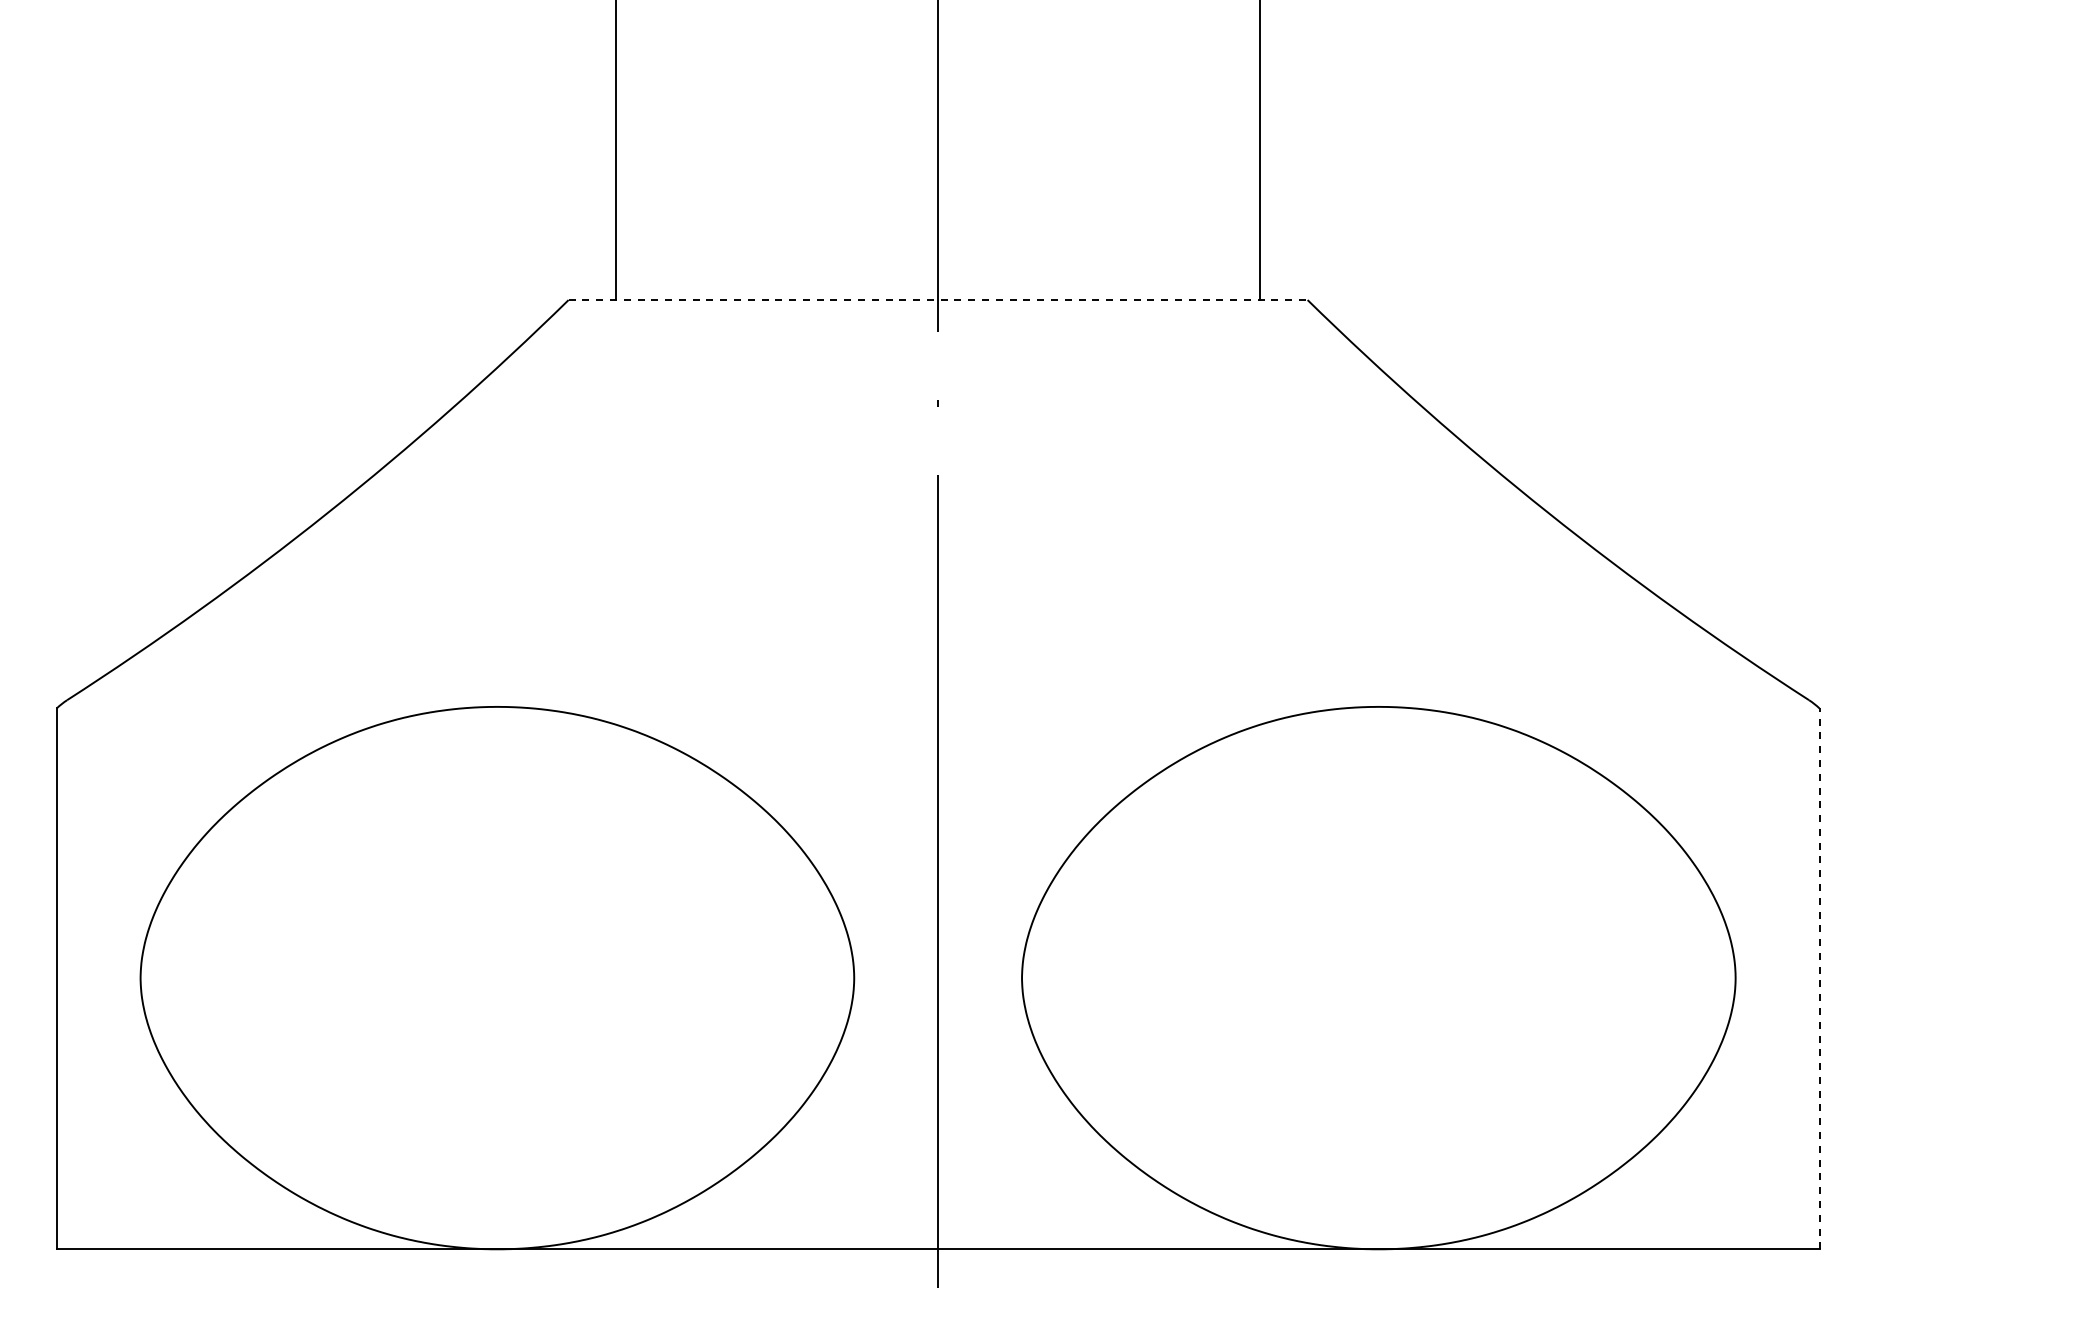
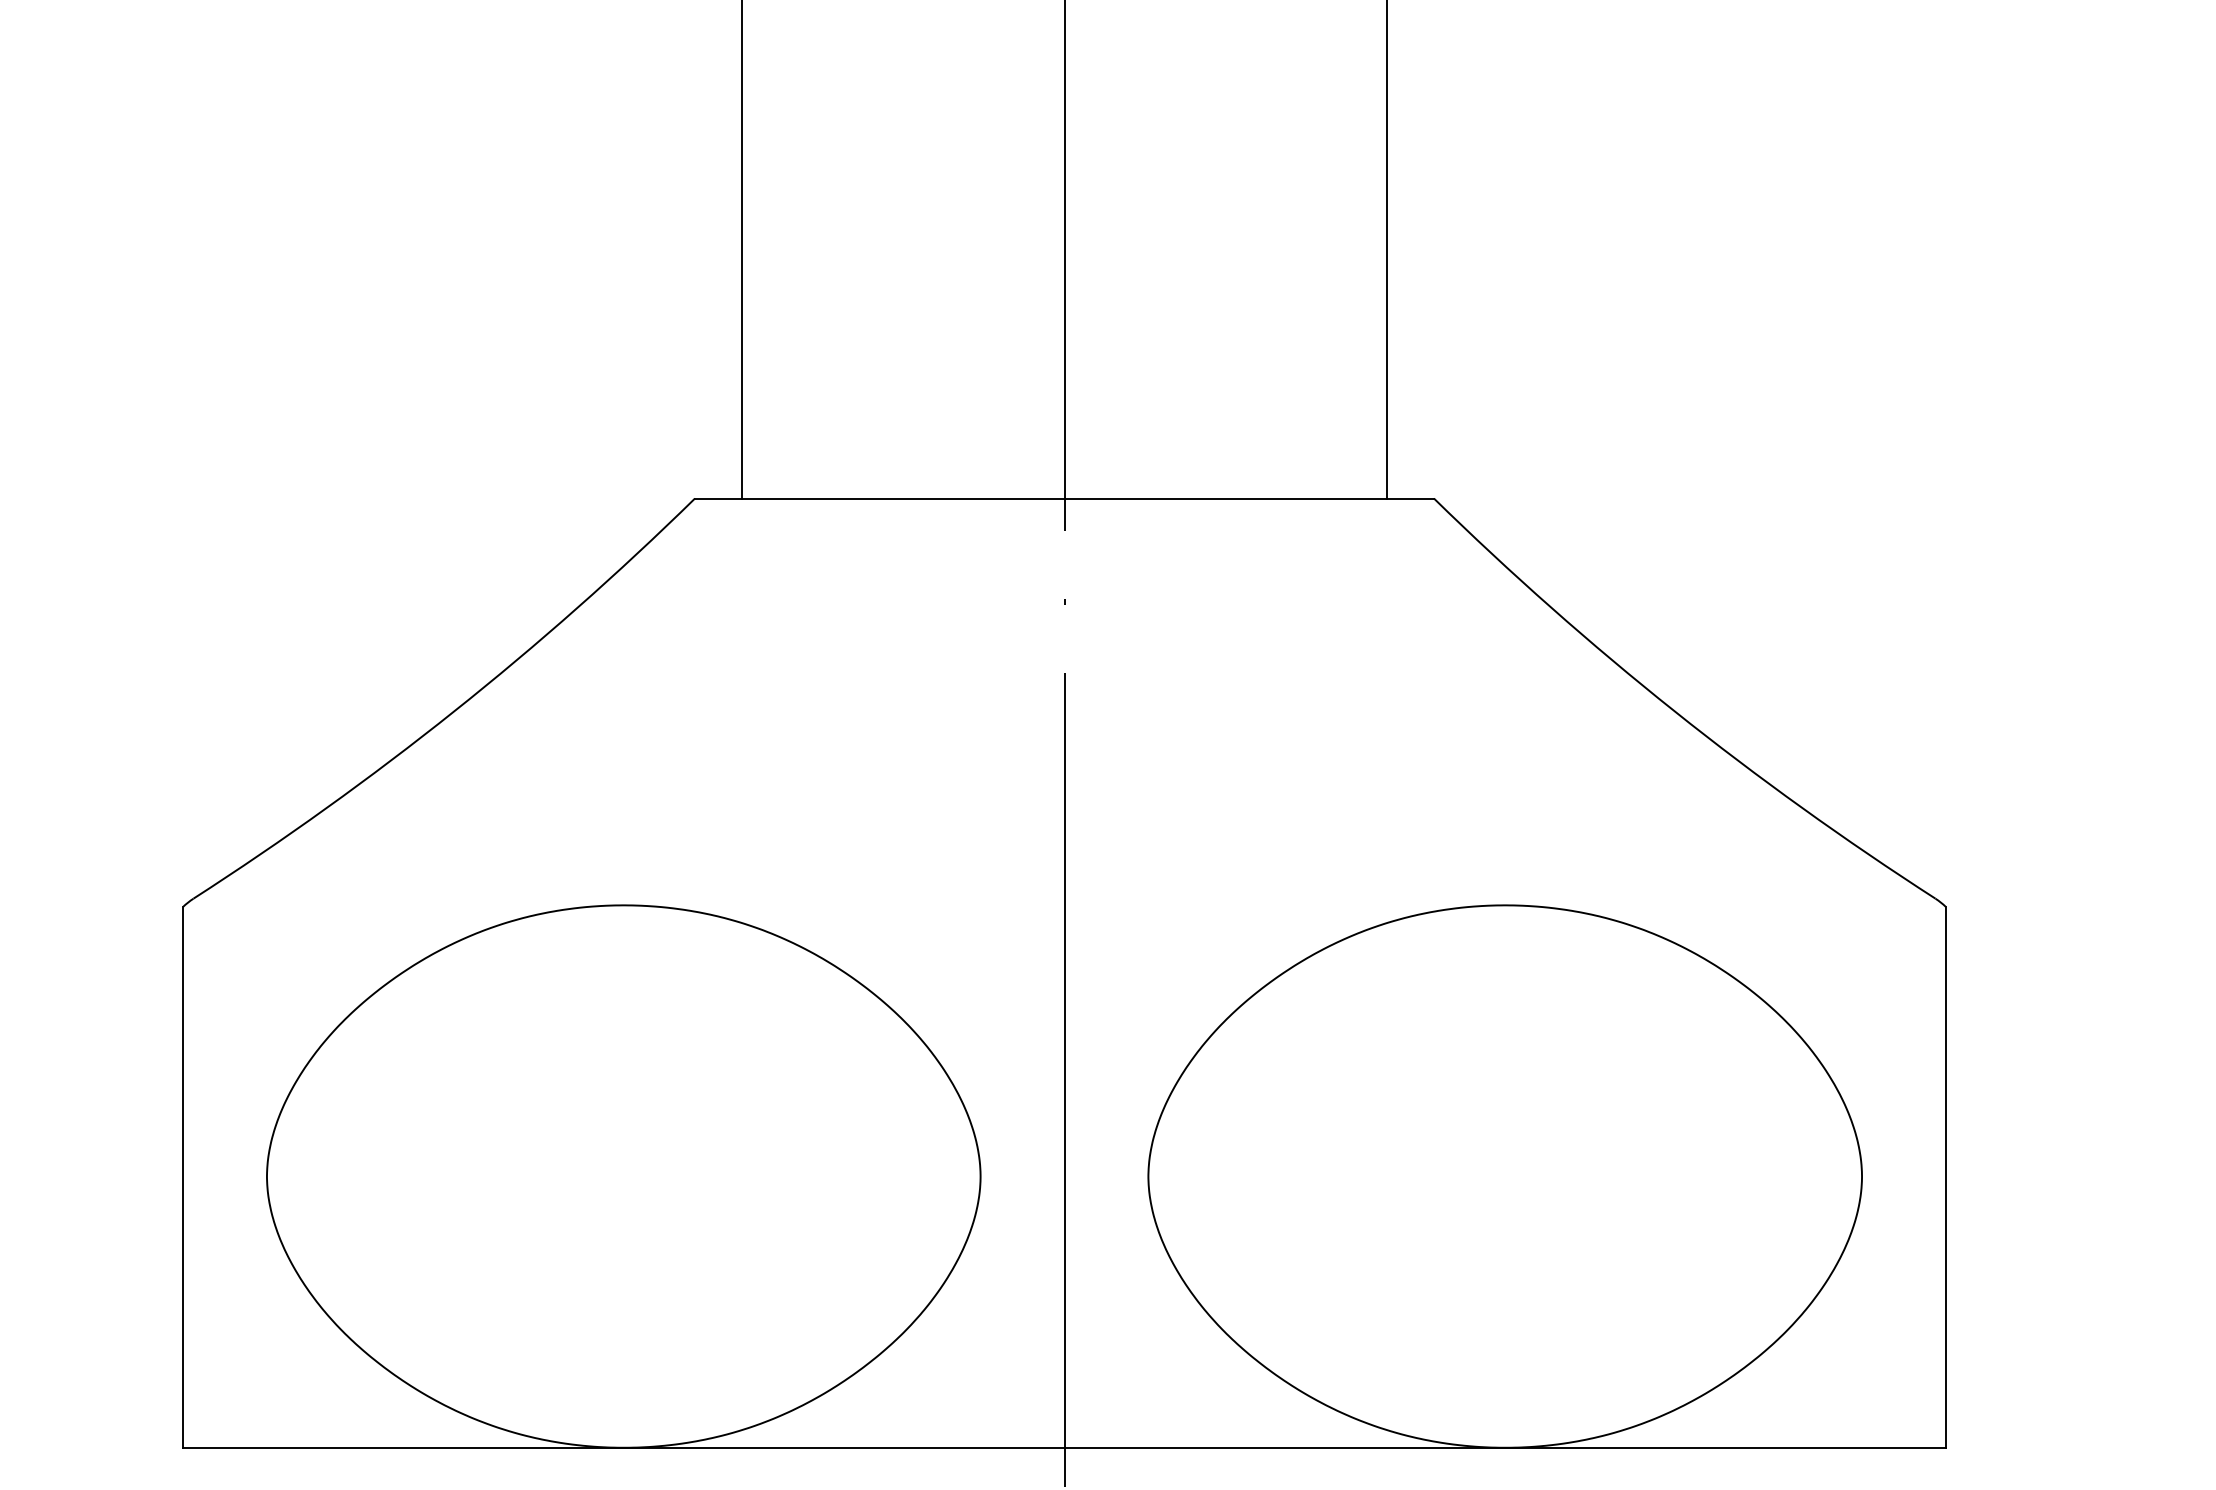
line: (938, 300) -> (1064, 498), dashed -> solid
line: (1819, 978) -> (1945, 1176), dashed -> solid

